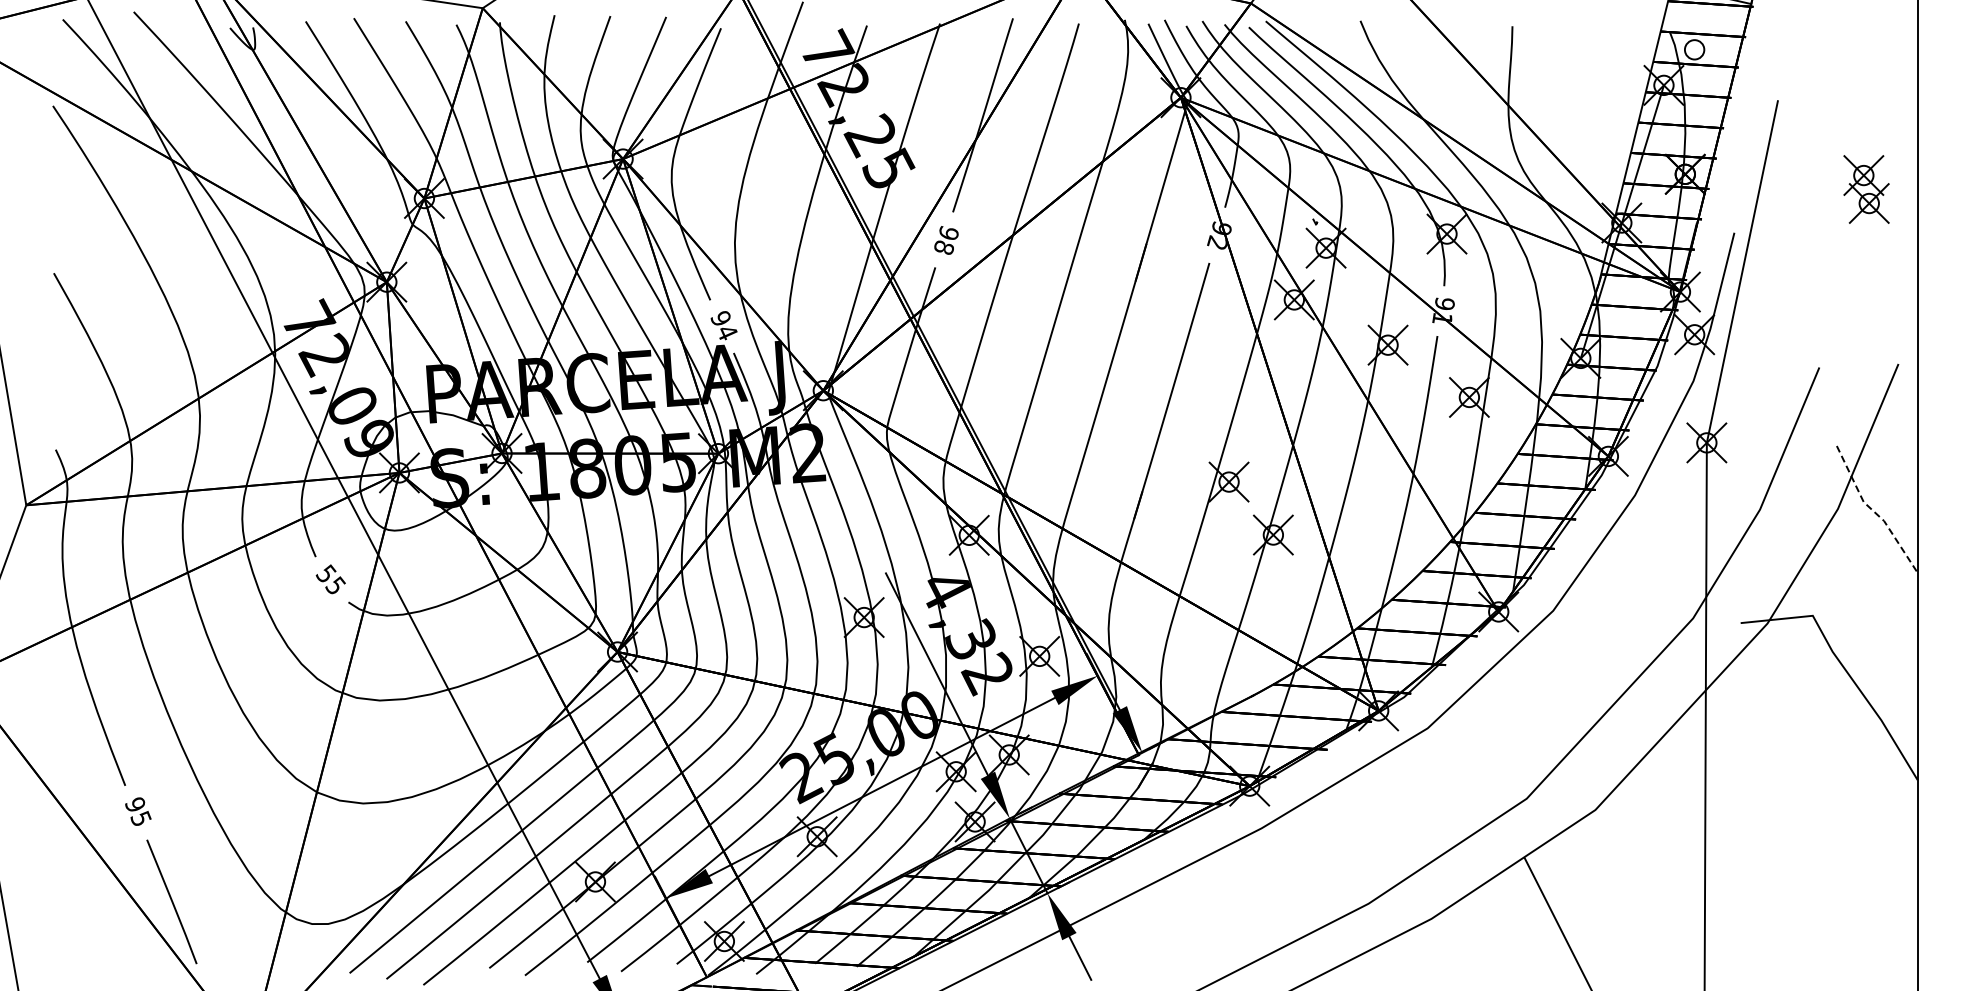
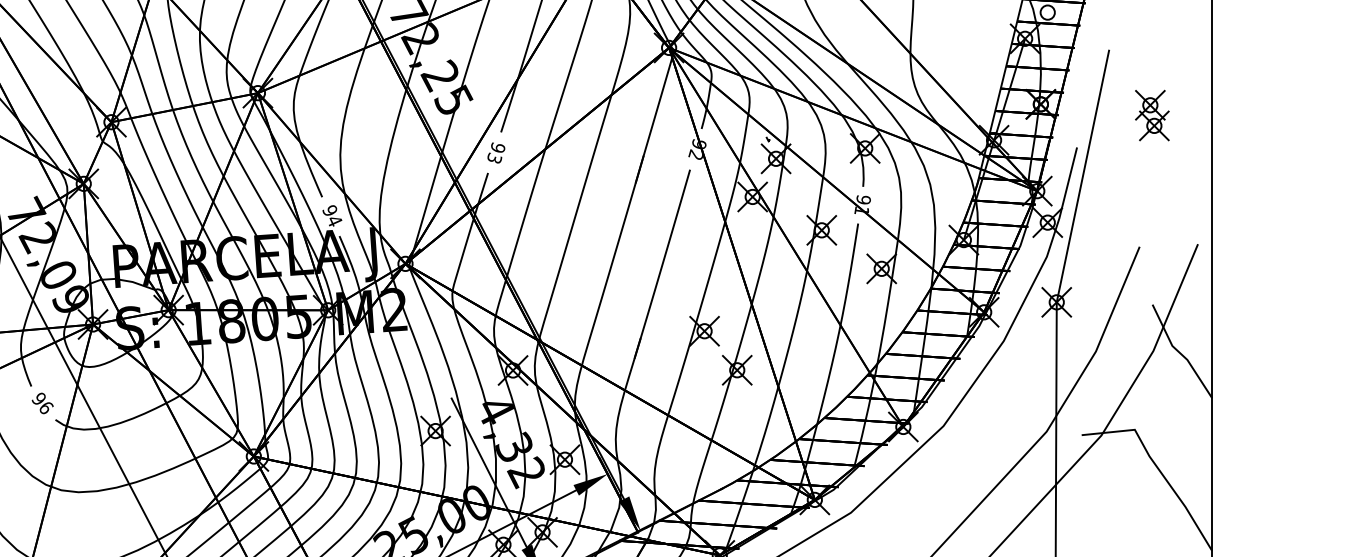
part: (1866, 189) -> (1152, 115), moved
text: (944, 246) -> (494, 157), 98 -> 93
line: (1873, 511) -> (1179, 352), dashed -> solid
text: (330, 579) -> (42, 403), 55 -> 96

